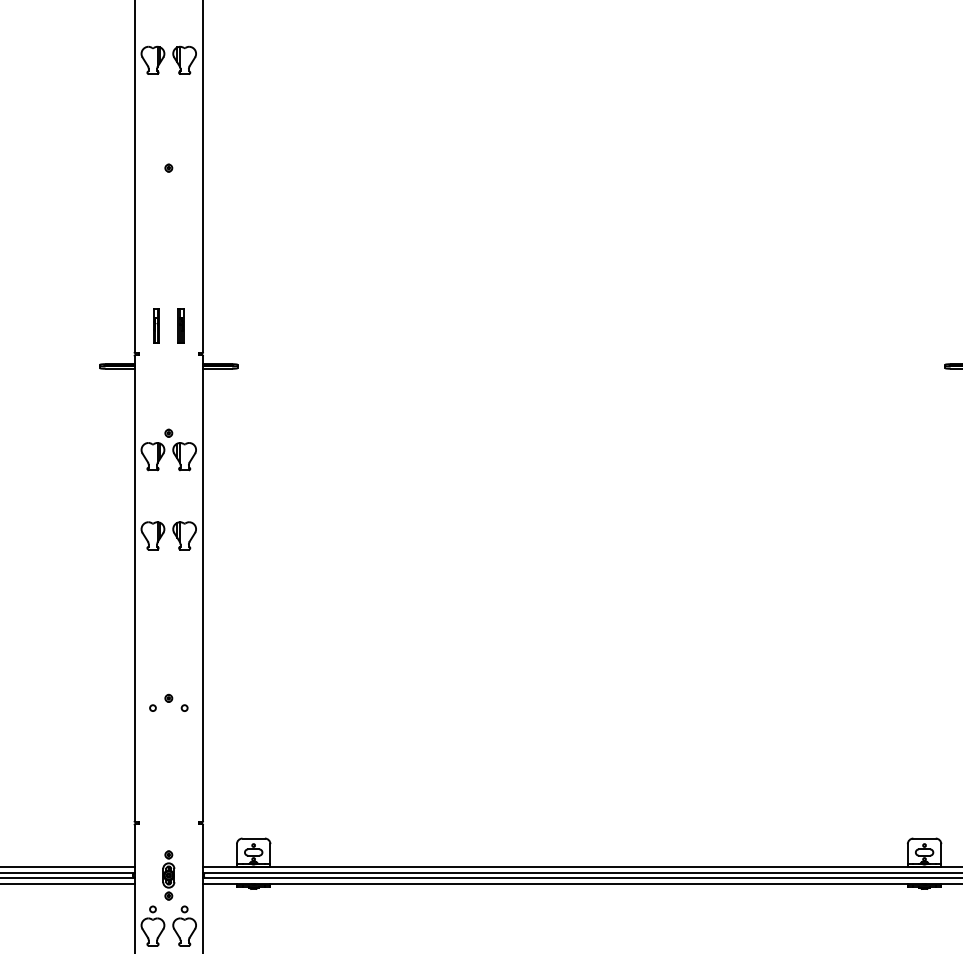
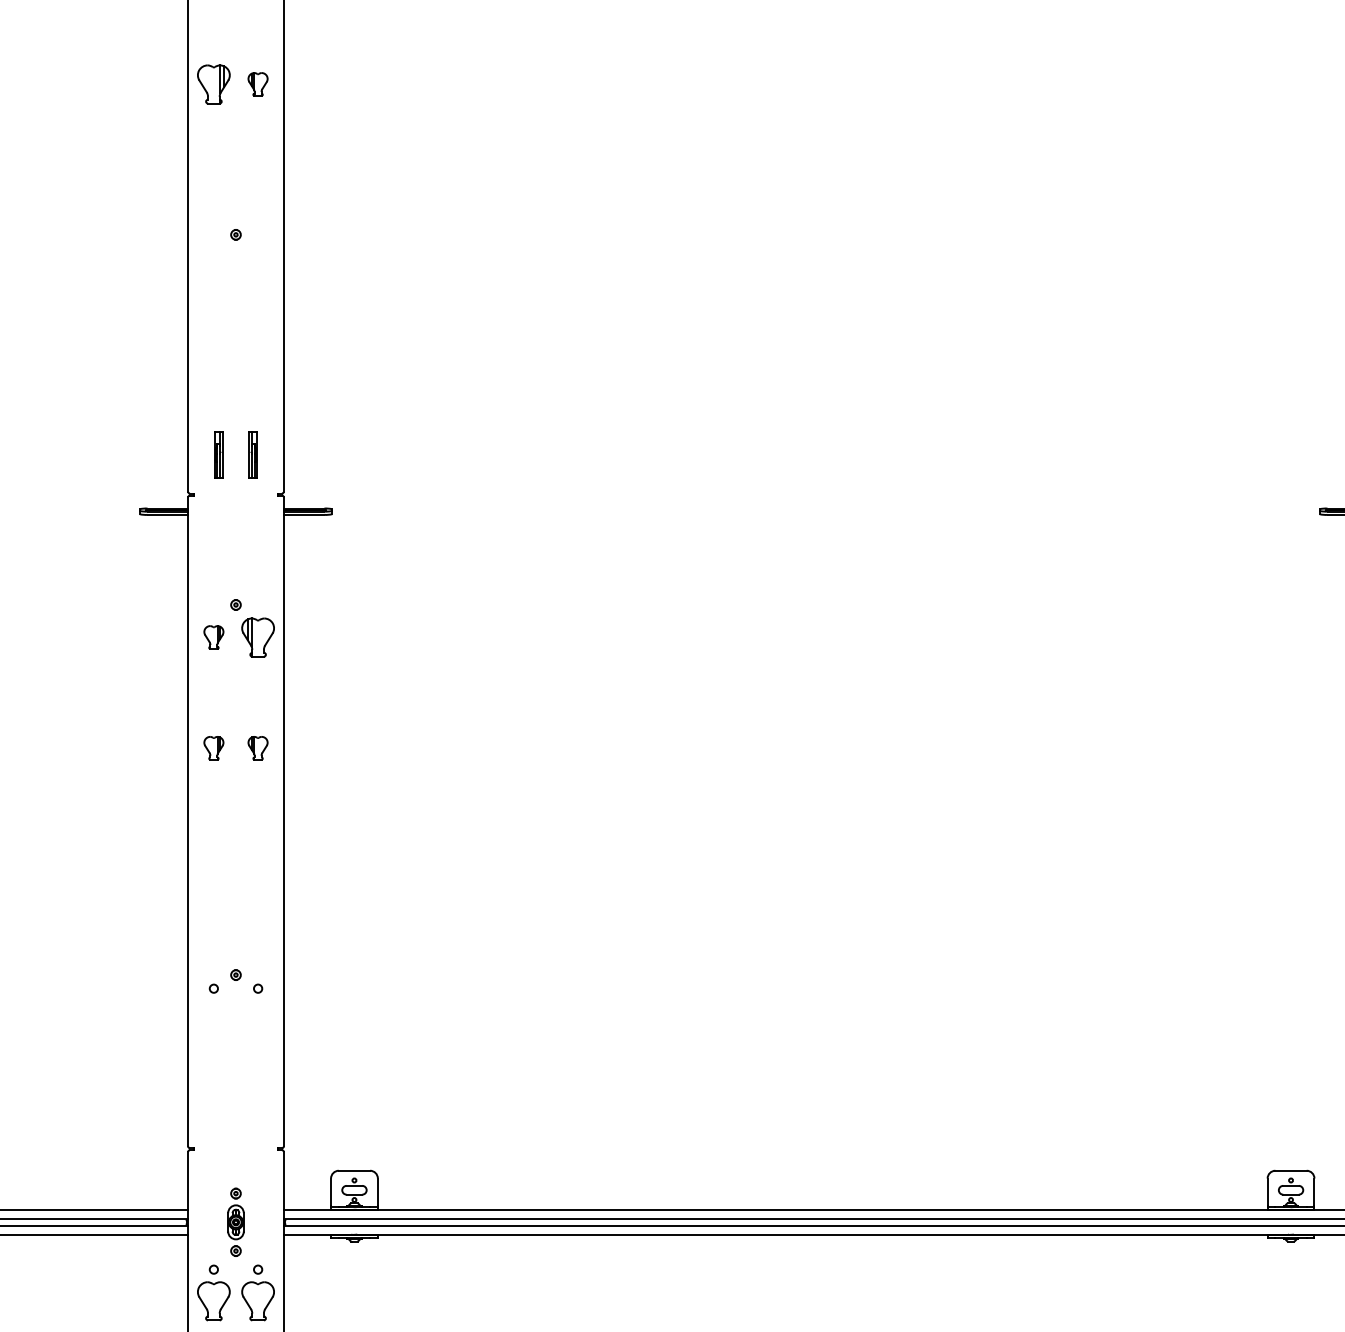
part: (184, 60) -> (257, 84), size x0.6
part: (152, 456) -> (213, 637), size x0.6
part: (152, 536) -> (213, 748), size x0.6
part: (184, 536) -> (257, 748), size x0.6

